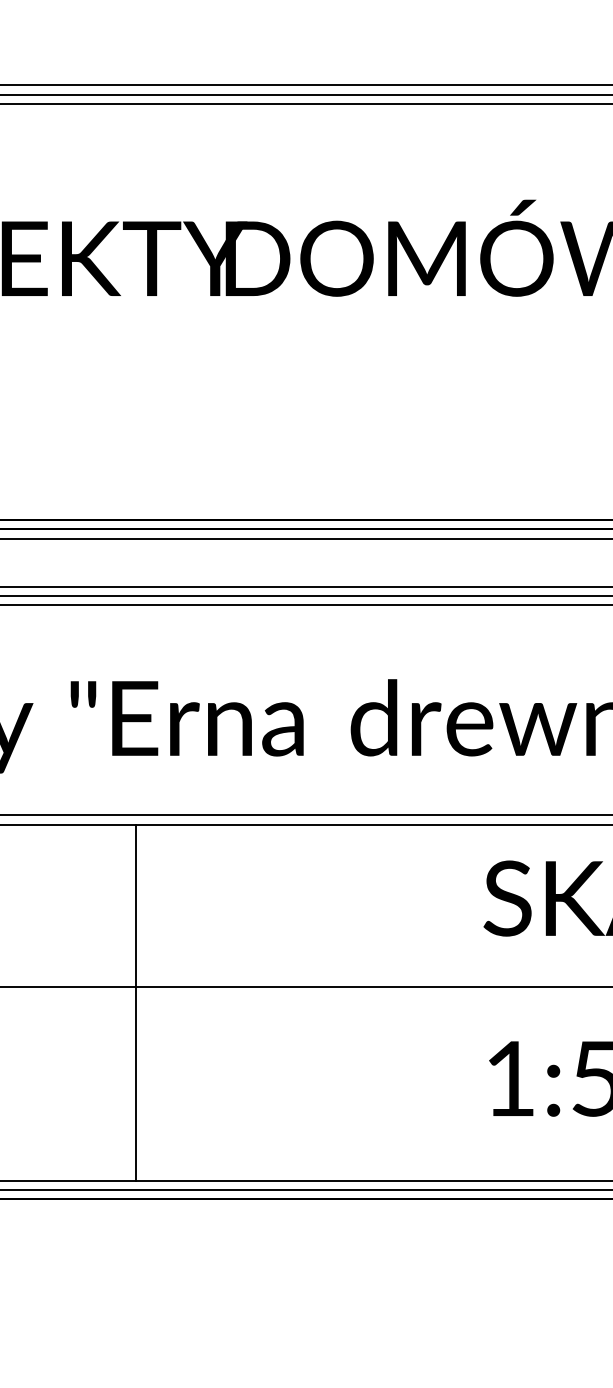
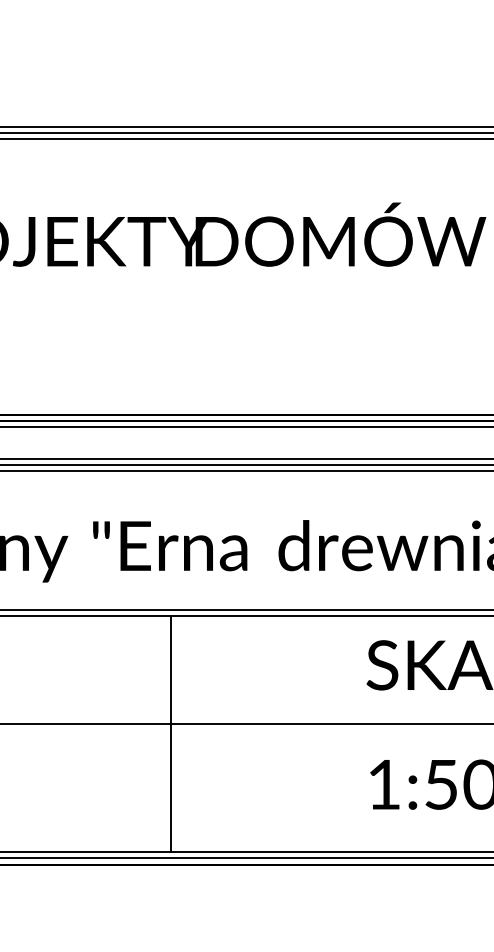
line: (136, 1002) -> (171, 734), moved

